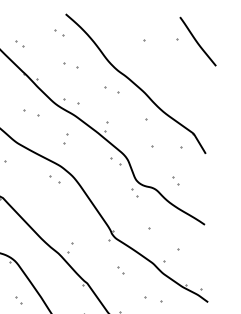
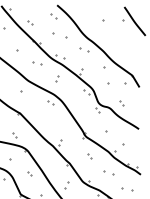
part: (71, 65) -> (60, 35), size x1.6

